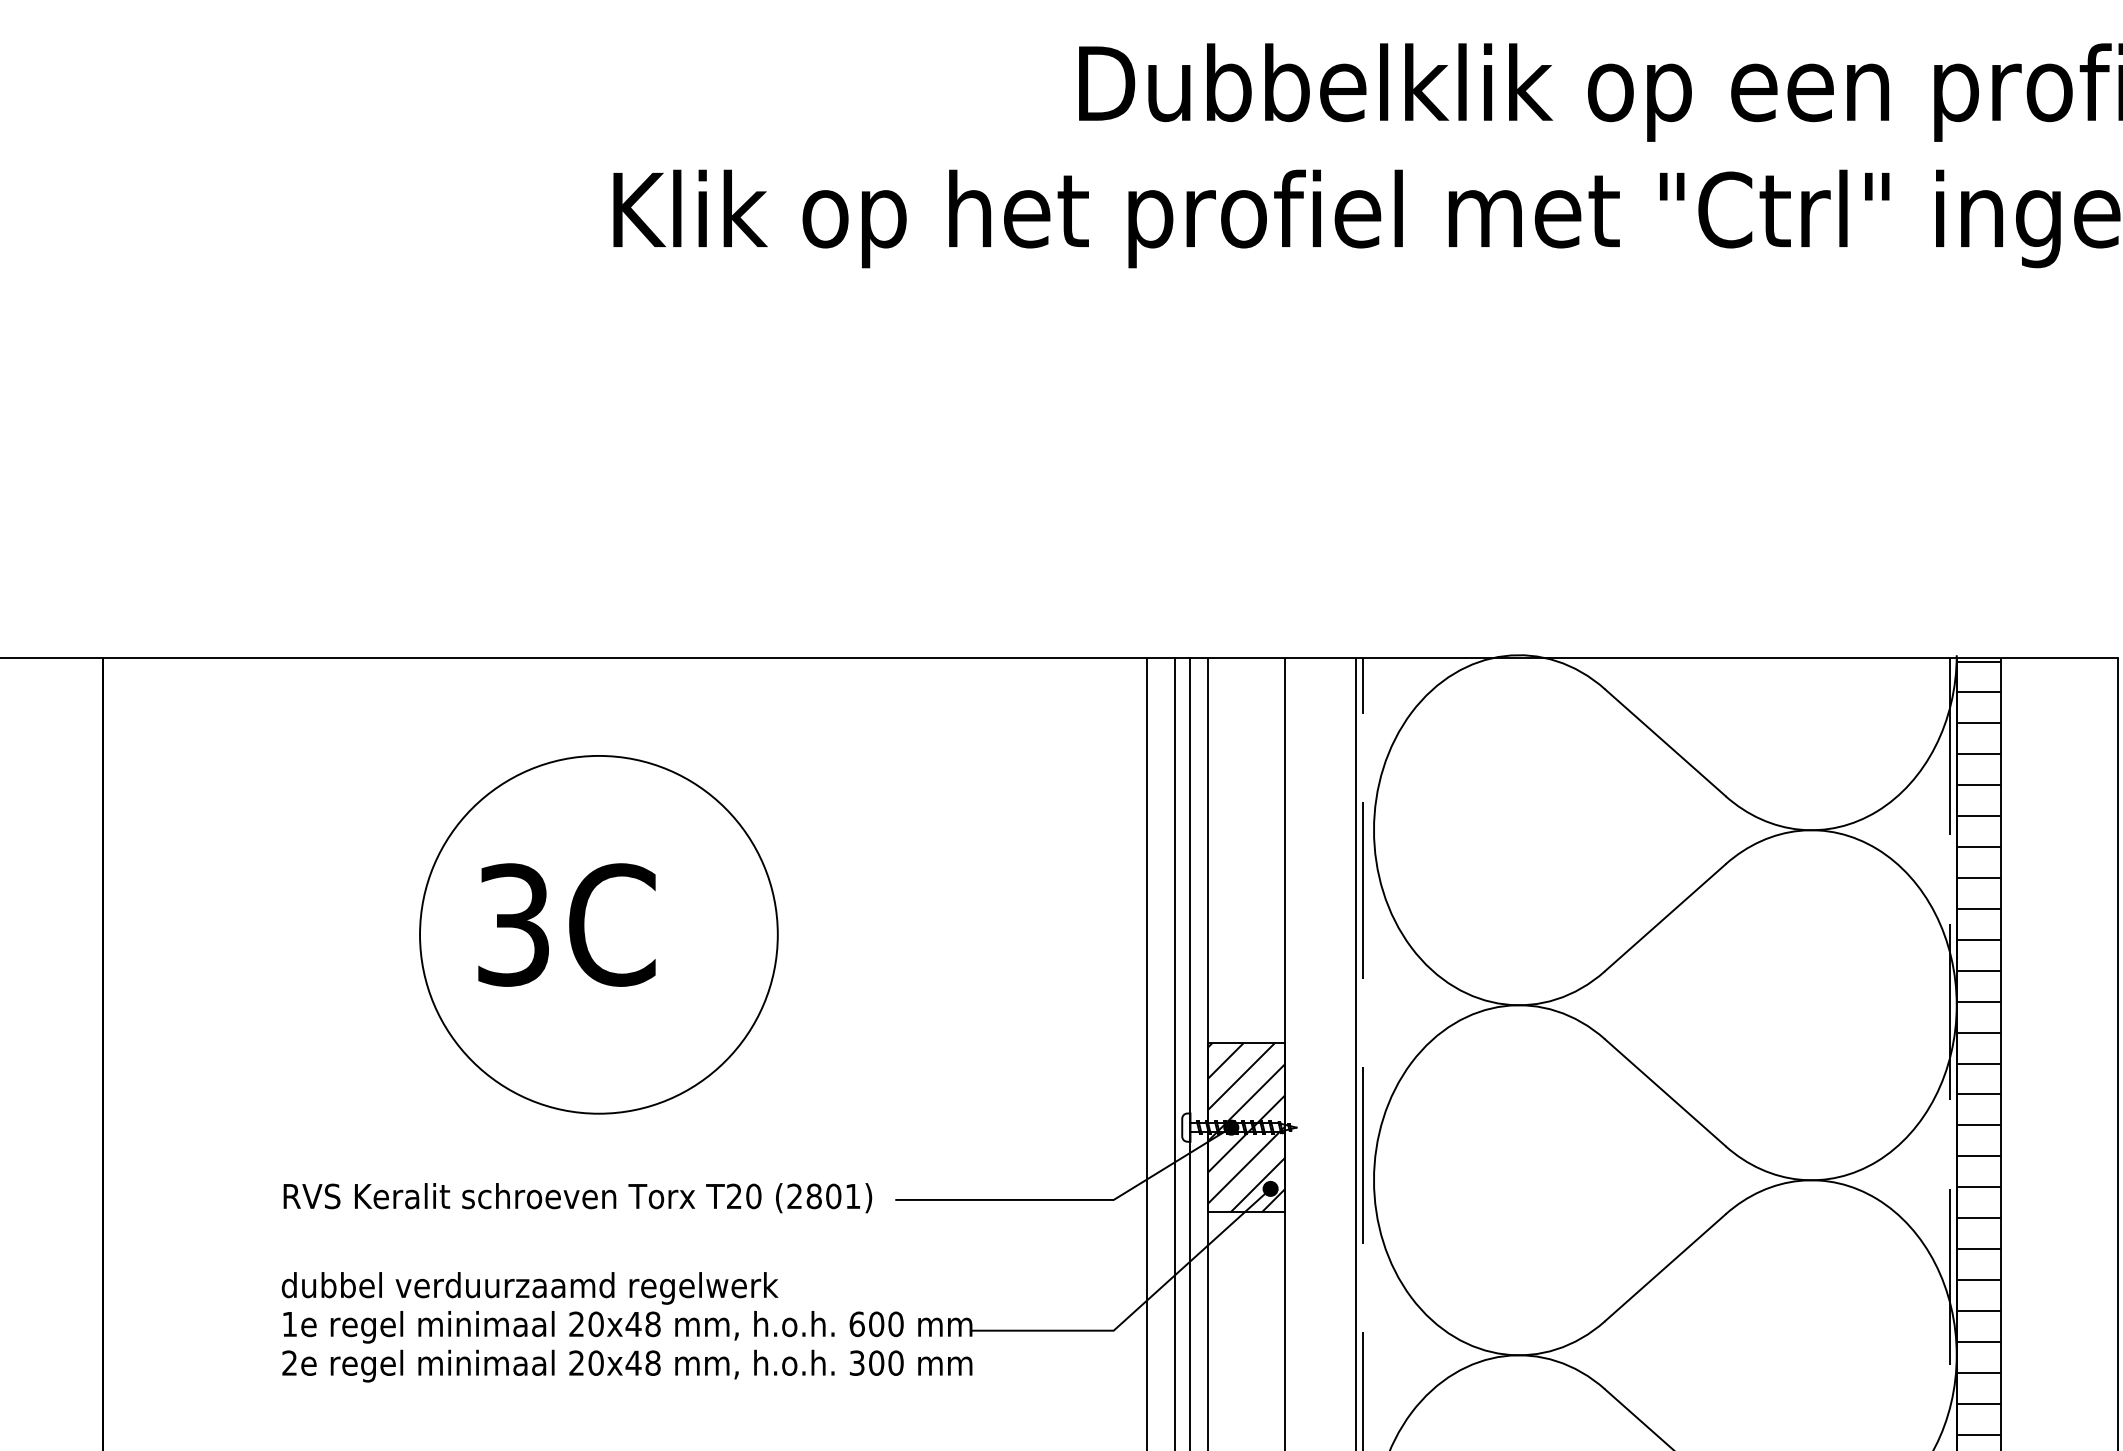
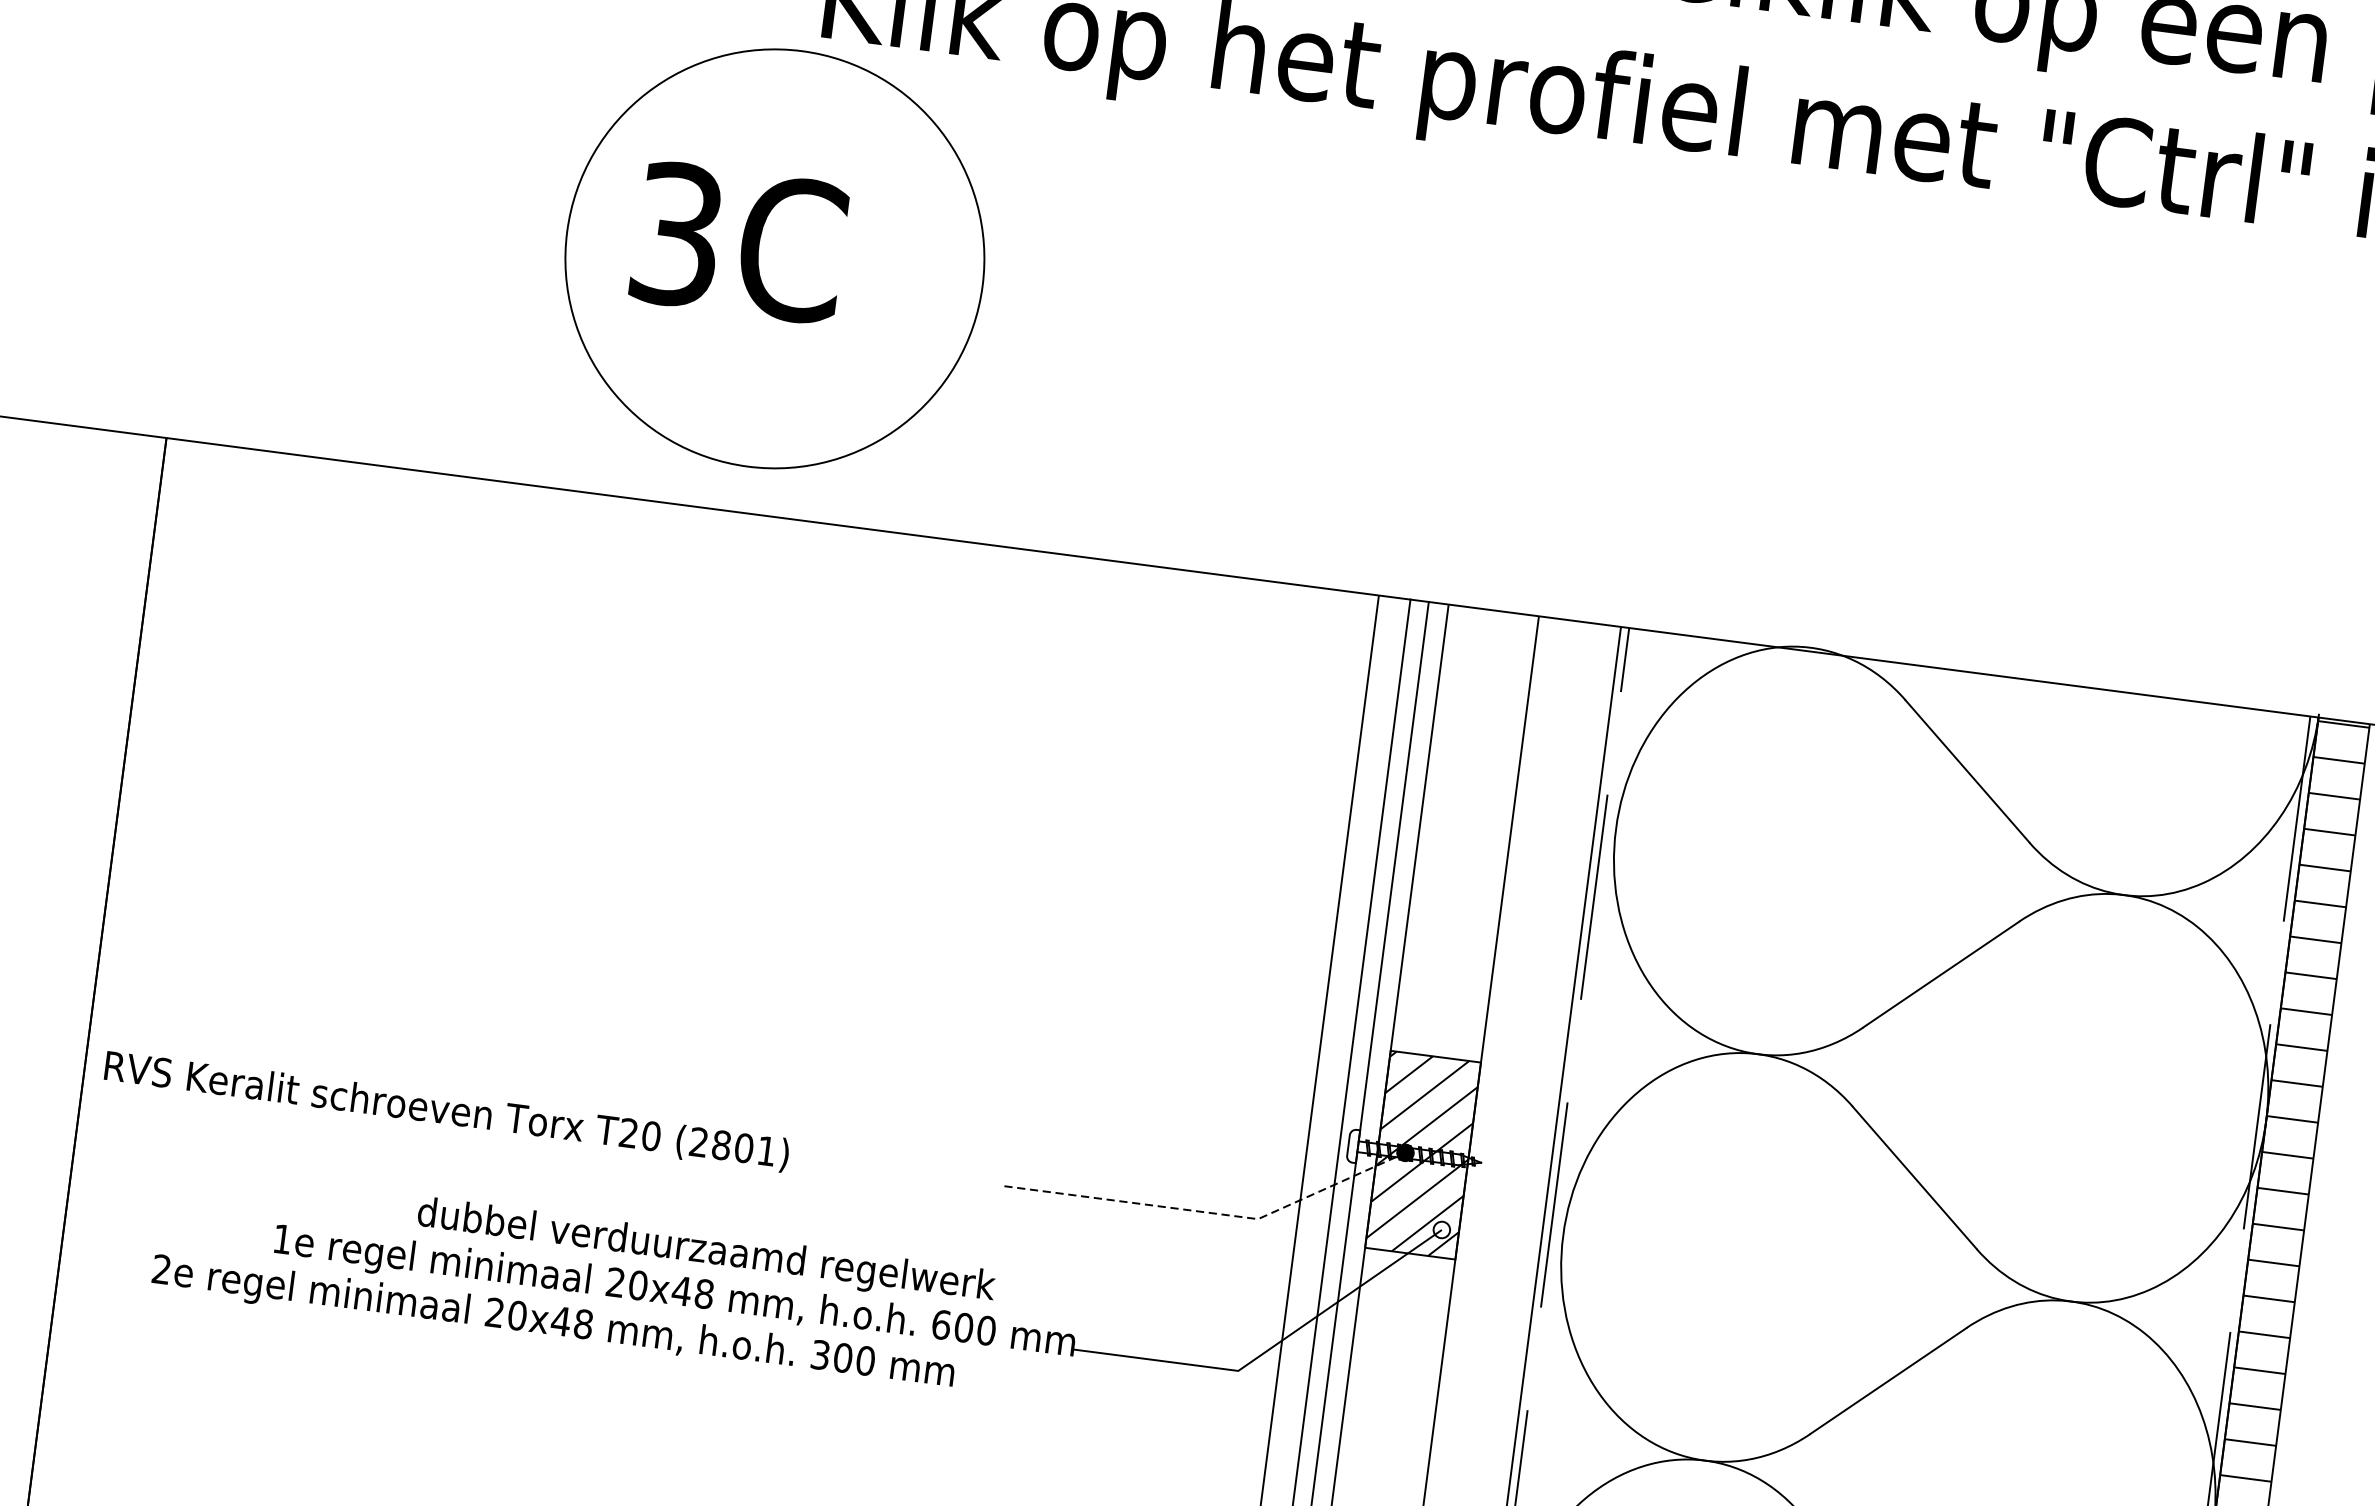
part: (598, 934) -> (774, 258), moved
fill: (1270, 1188) -> (1441, 1229), removed
text: (577, 1198) -> (446, 1112), moved
line: (1074, 1199) -> (1212, 1212), solid -> dashed
text: (529, 1288) -> (705, 1251), moved
text: (627, 1365) -> (553, 1323), moved

